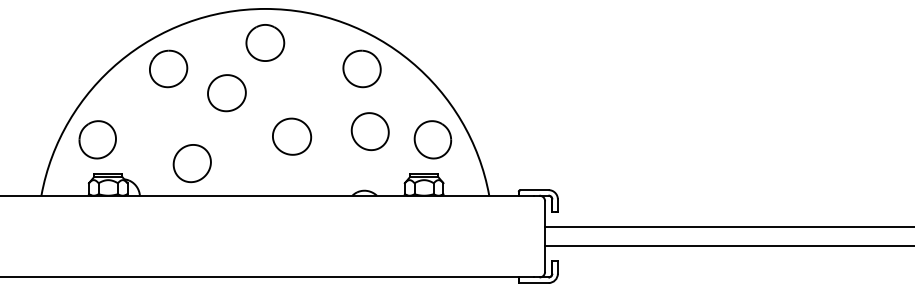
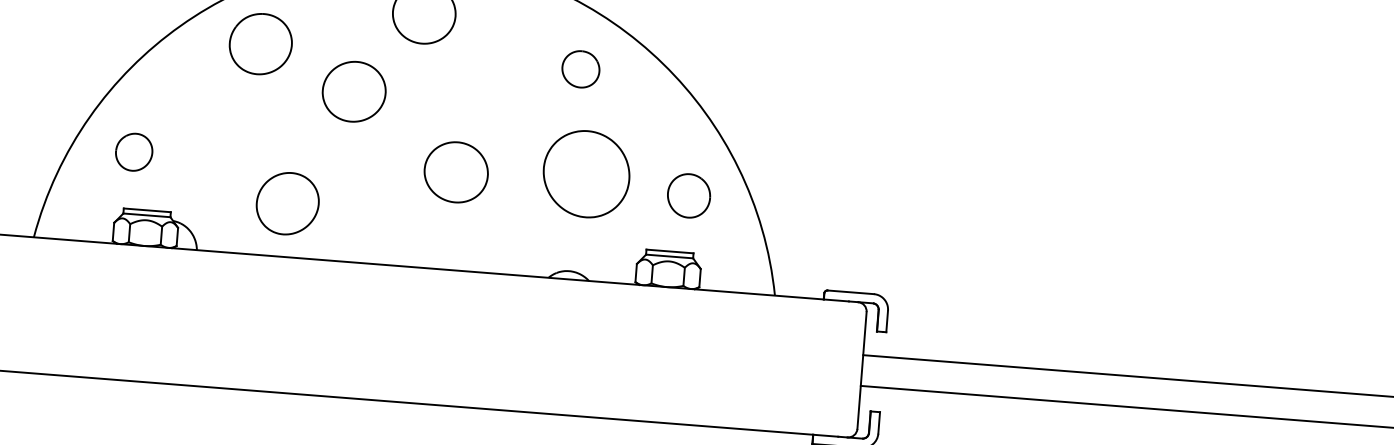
part: (361, 68) -> (580, 68), size x0.6
part: (369, 131) -> (585, 173), size x1.4
part: (97, 139) -> (134, 151), size x0.6
part: (432, 139) -> (688, 195), size x0.7

